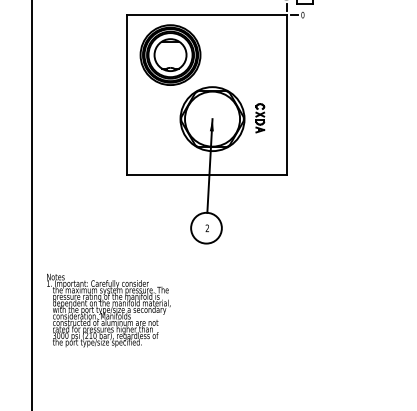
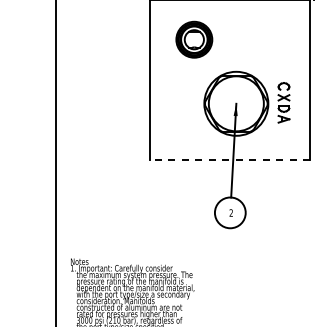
part: (170, 54) -> (194, 39), size x0.6
part: (260, 118) -> (284, 103), size x1.4
line: (206, 175) -> (230, 160), solid -> dashed

